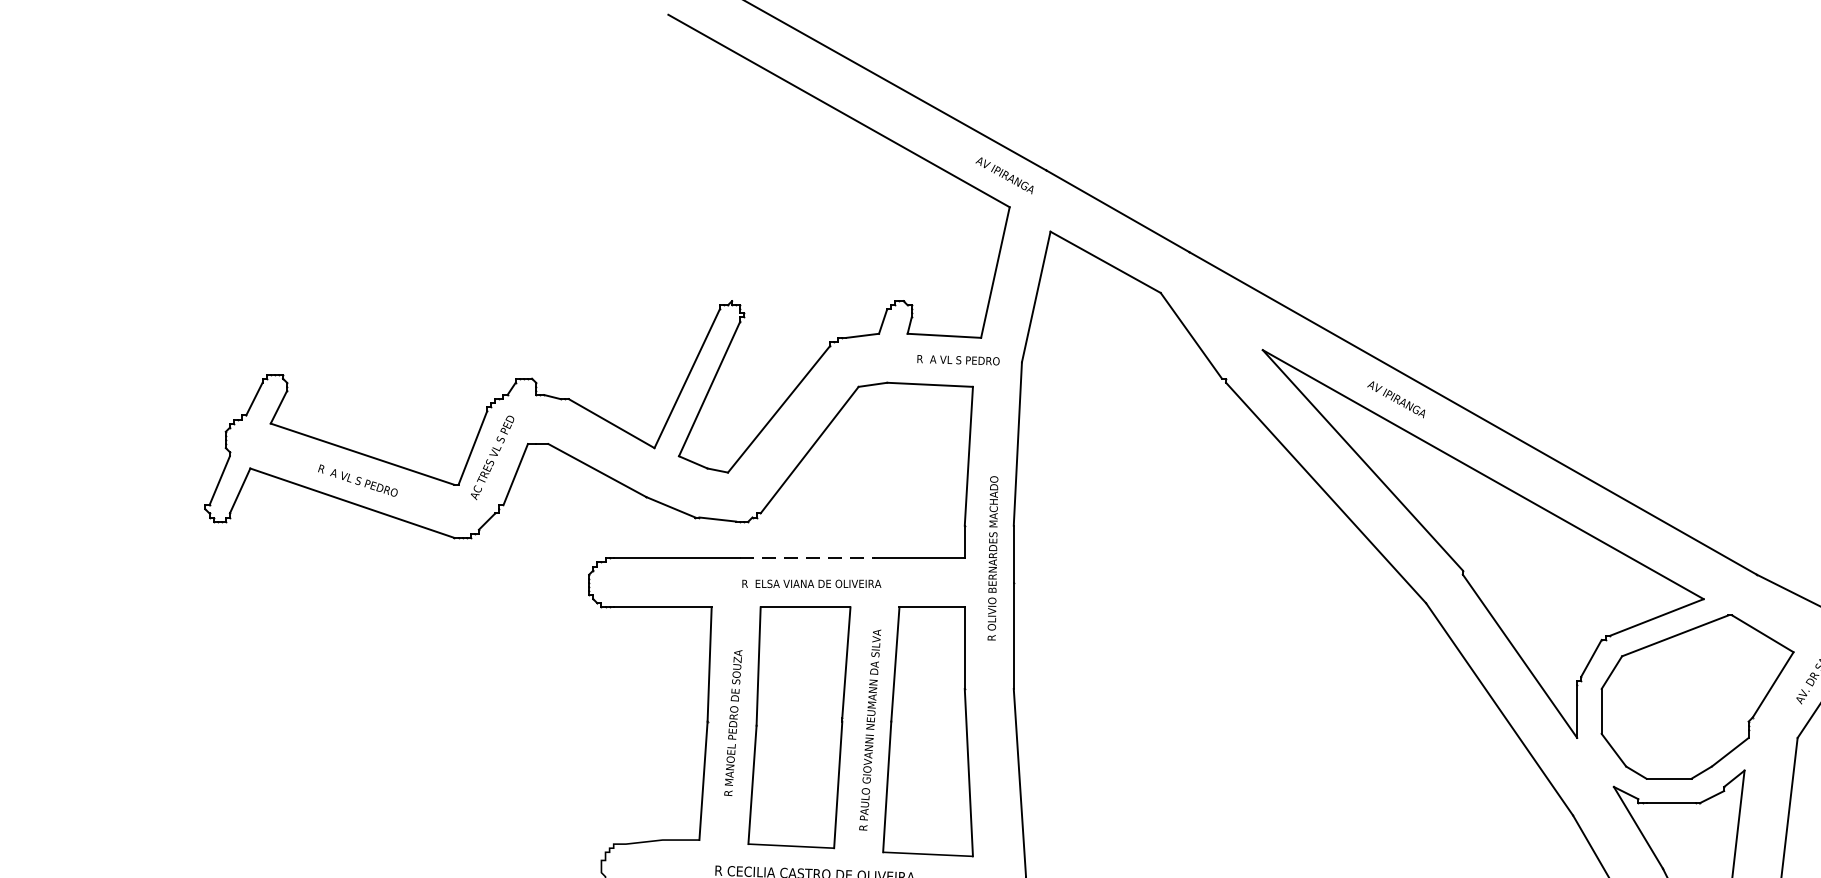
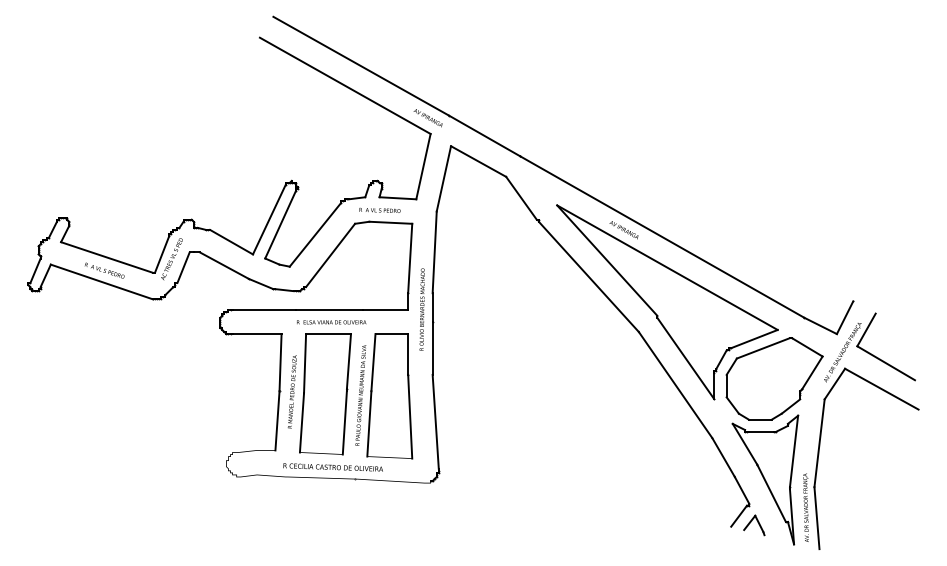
text: (957, 358) -> (379, 209), moved
line: (807, 558) -> (329, 309), dashed -> solid

